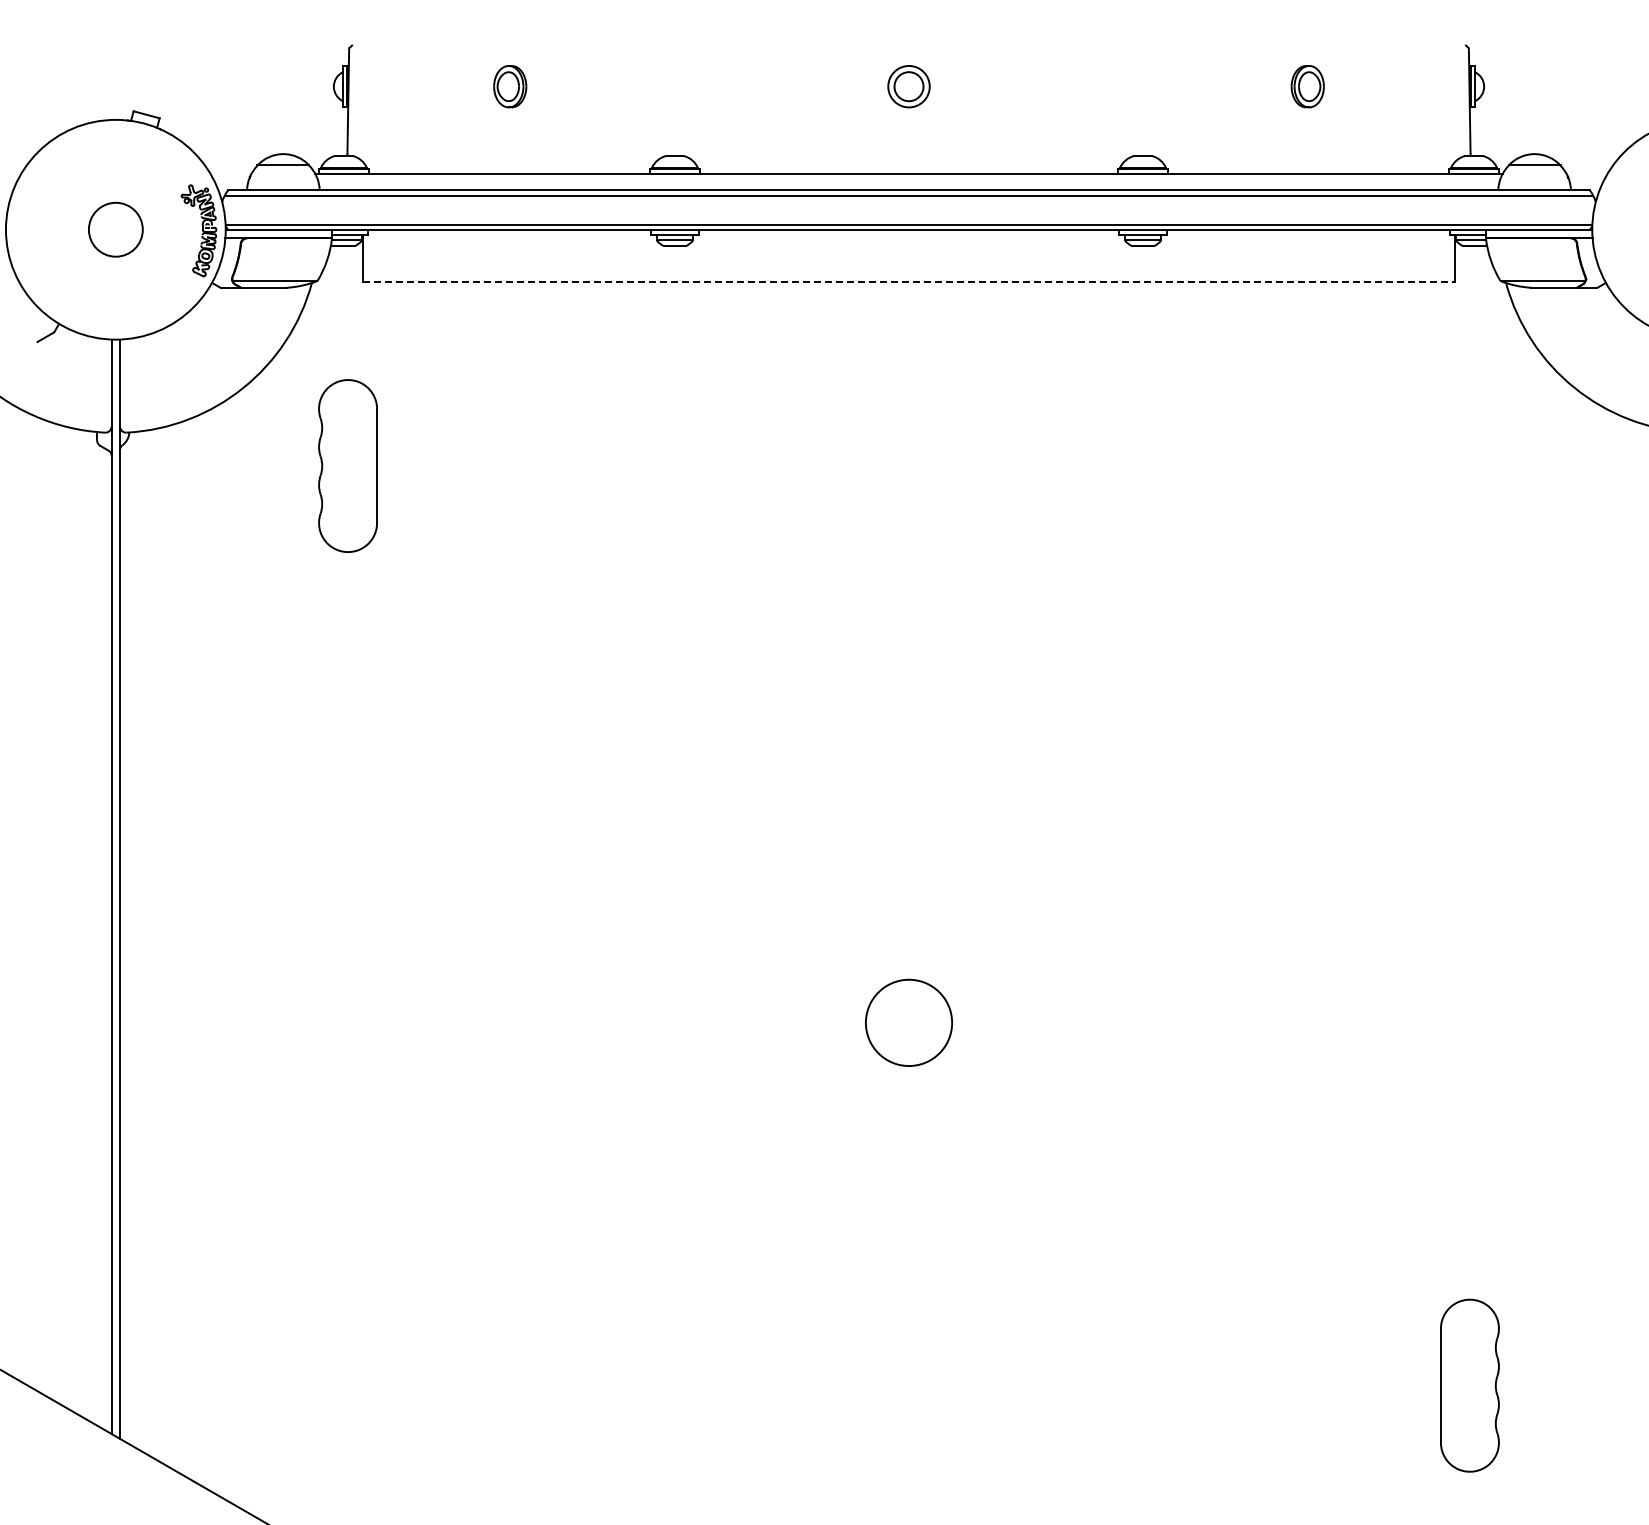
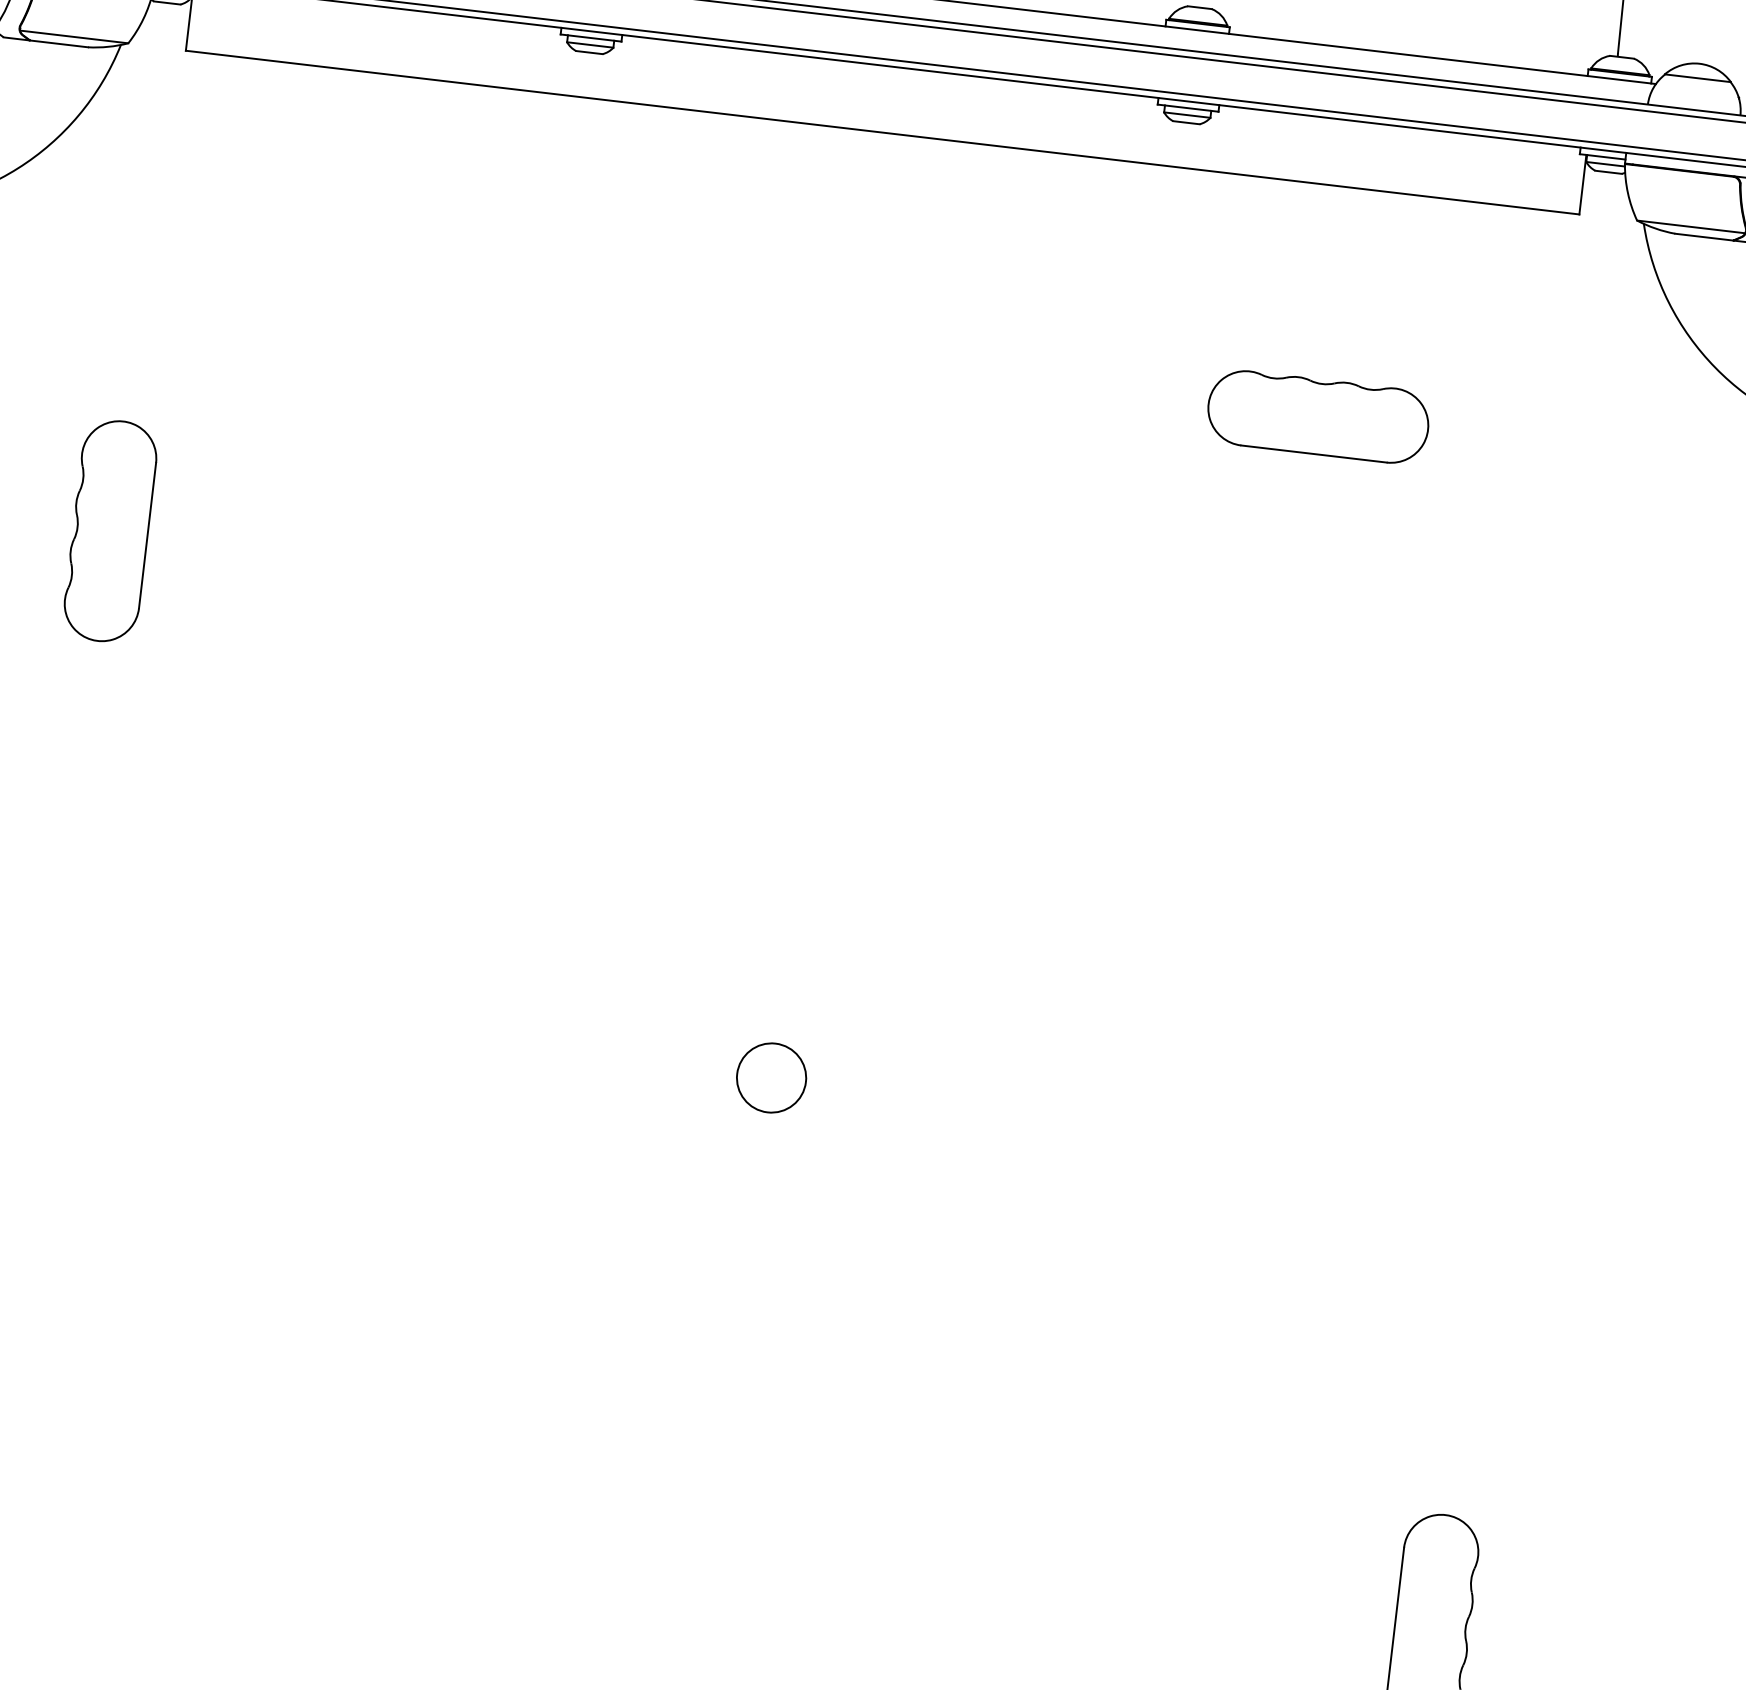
line: (909, 281) -> (883, 132), dashed -> solid
part: (1271, 461) -> (1317, 416), added
part: (347, 465) -> (109, 530), moved
circle: (908, 1022) -> (770, 1077), size x0.62

